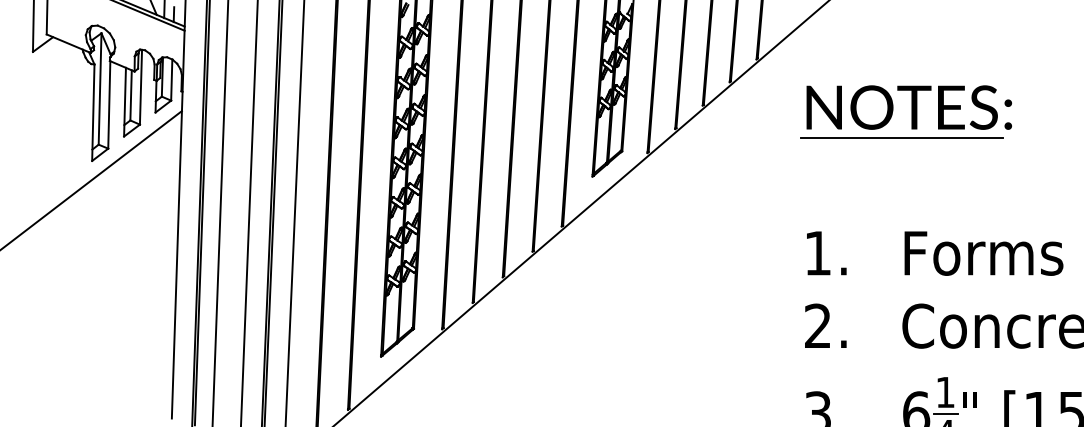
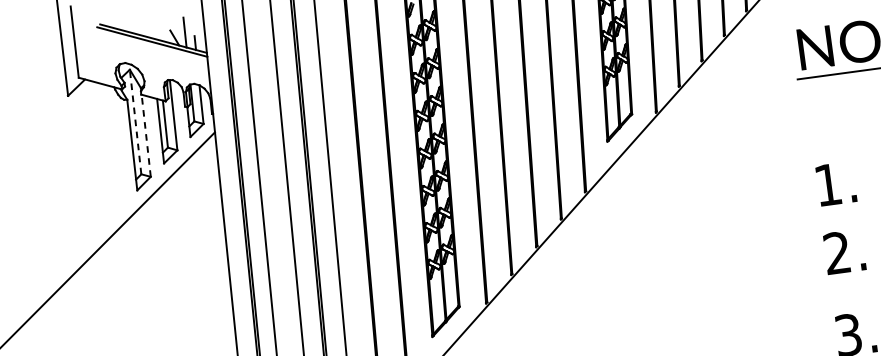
line: (100, 88) -> (135, 121), solid -> dashed
line: (109, 104) -> (146, 135), solid -> dashed

